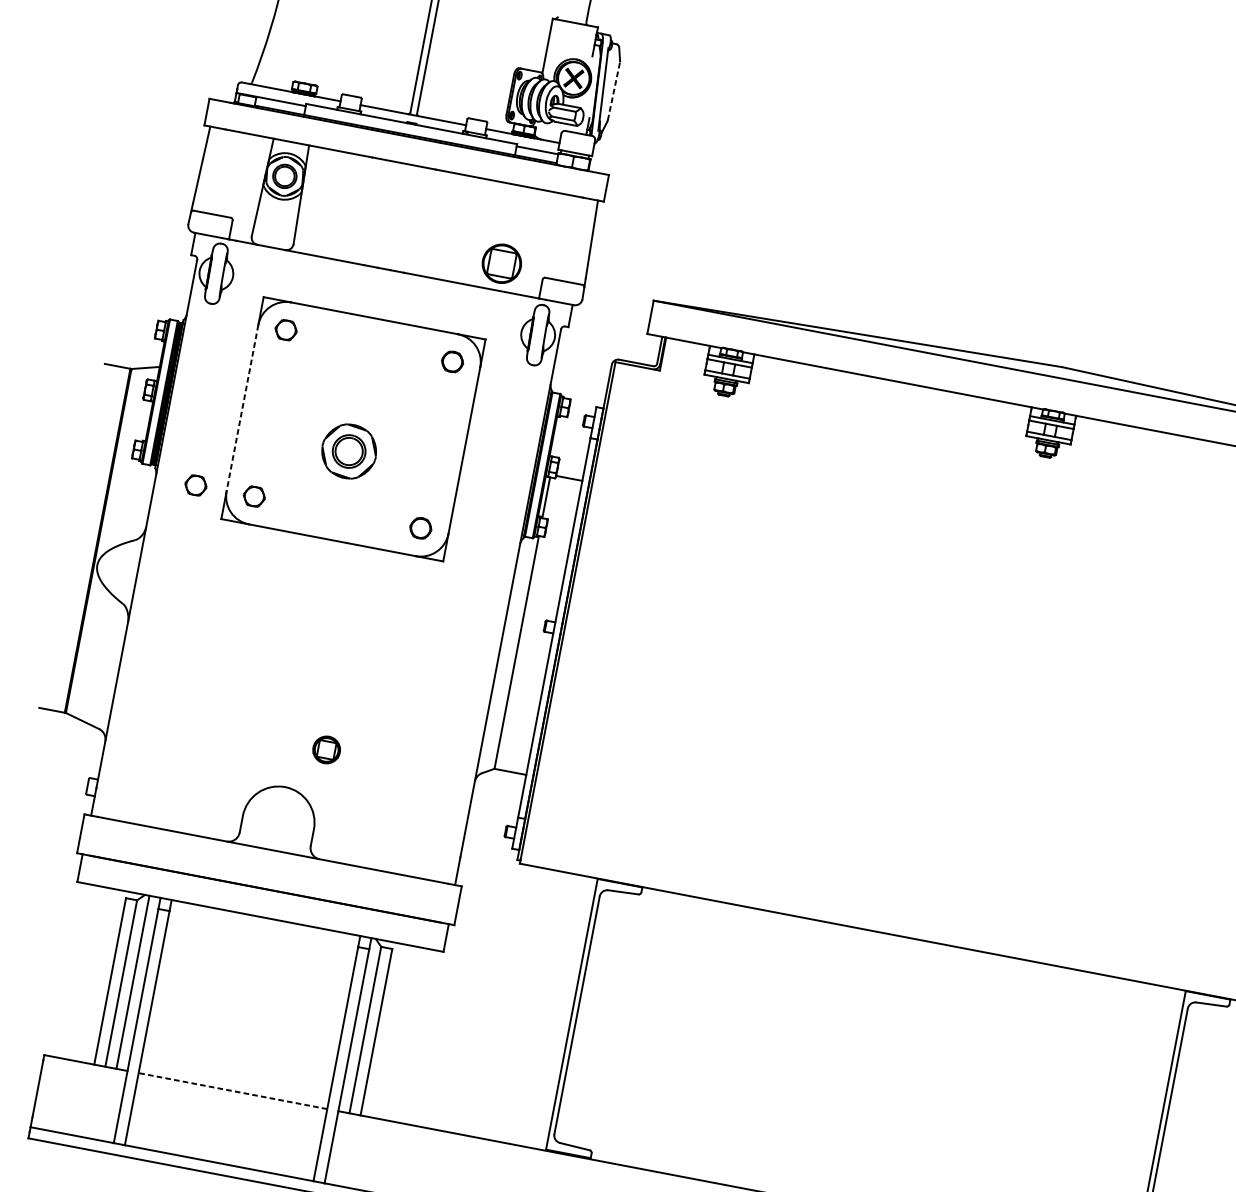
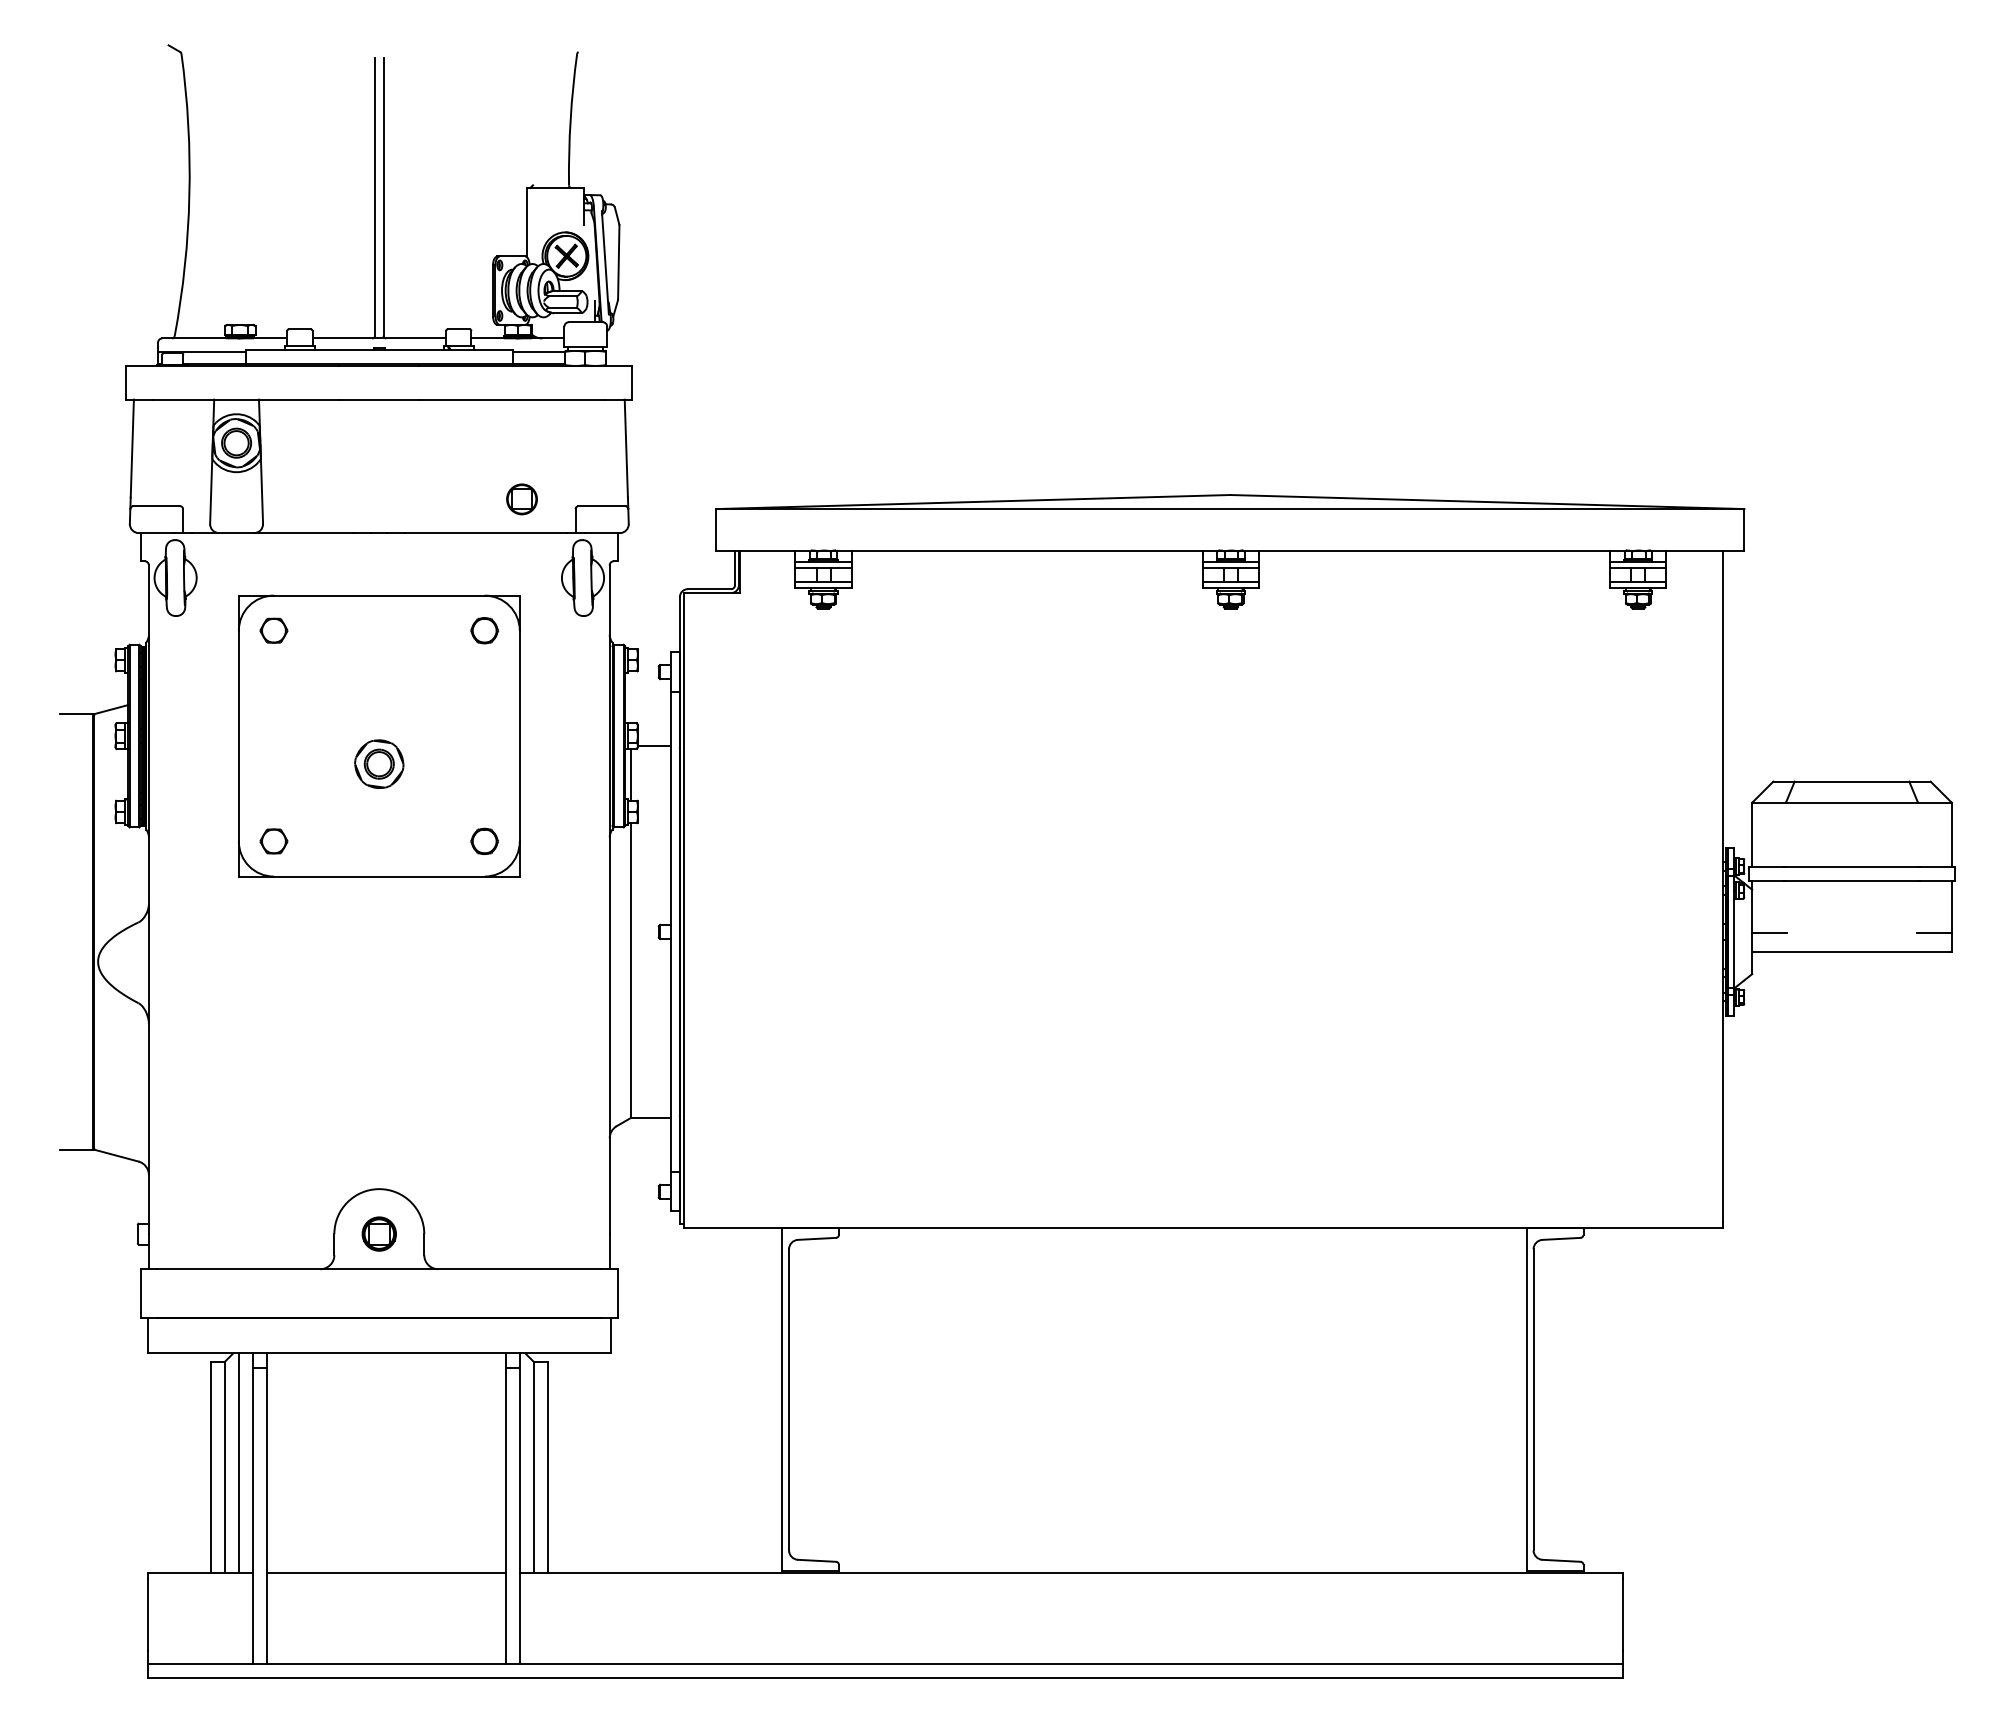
line: (613, 91) -> (618, 262), dashed -> solid
part: (501, 263) -> (521, 499), size x0.62
line: (242, 408) -> (238, 736), dashed -> solid
part: (349, 450) -> (379, 763), size x0.71
part: (195, 485) -> (199, 841), removed
part: (326, 749) -> (378, 1233), moved
line: (232, 1090) -> (385, 1572), dashed -> solid

